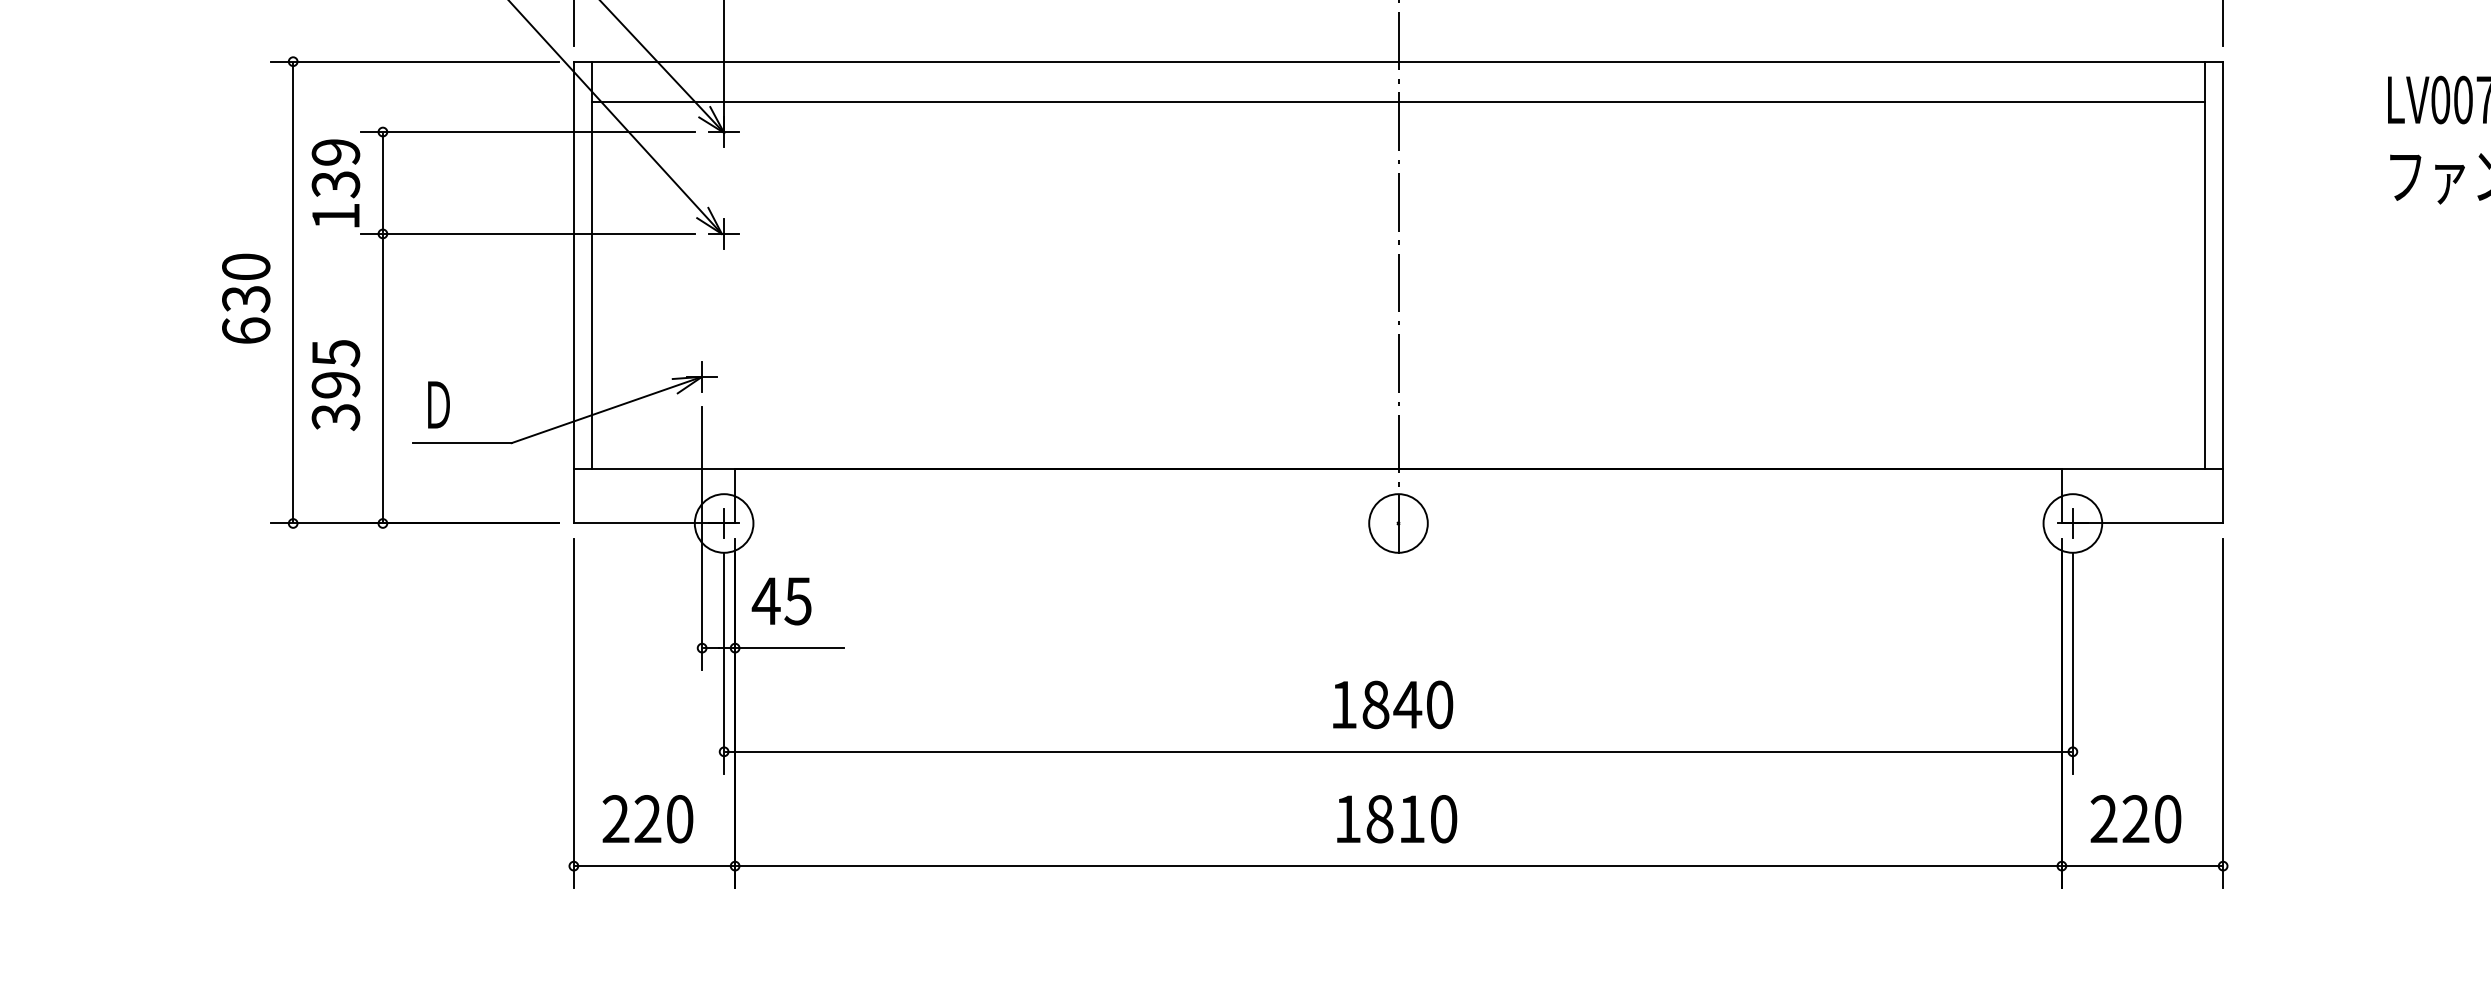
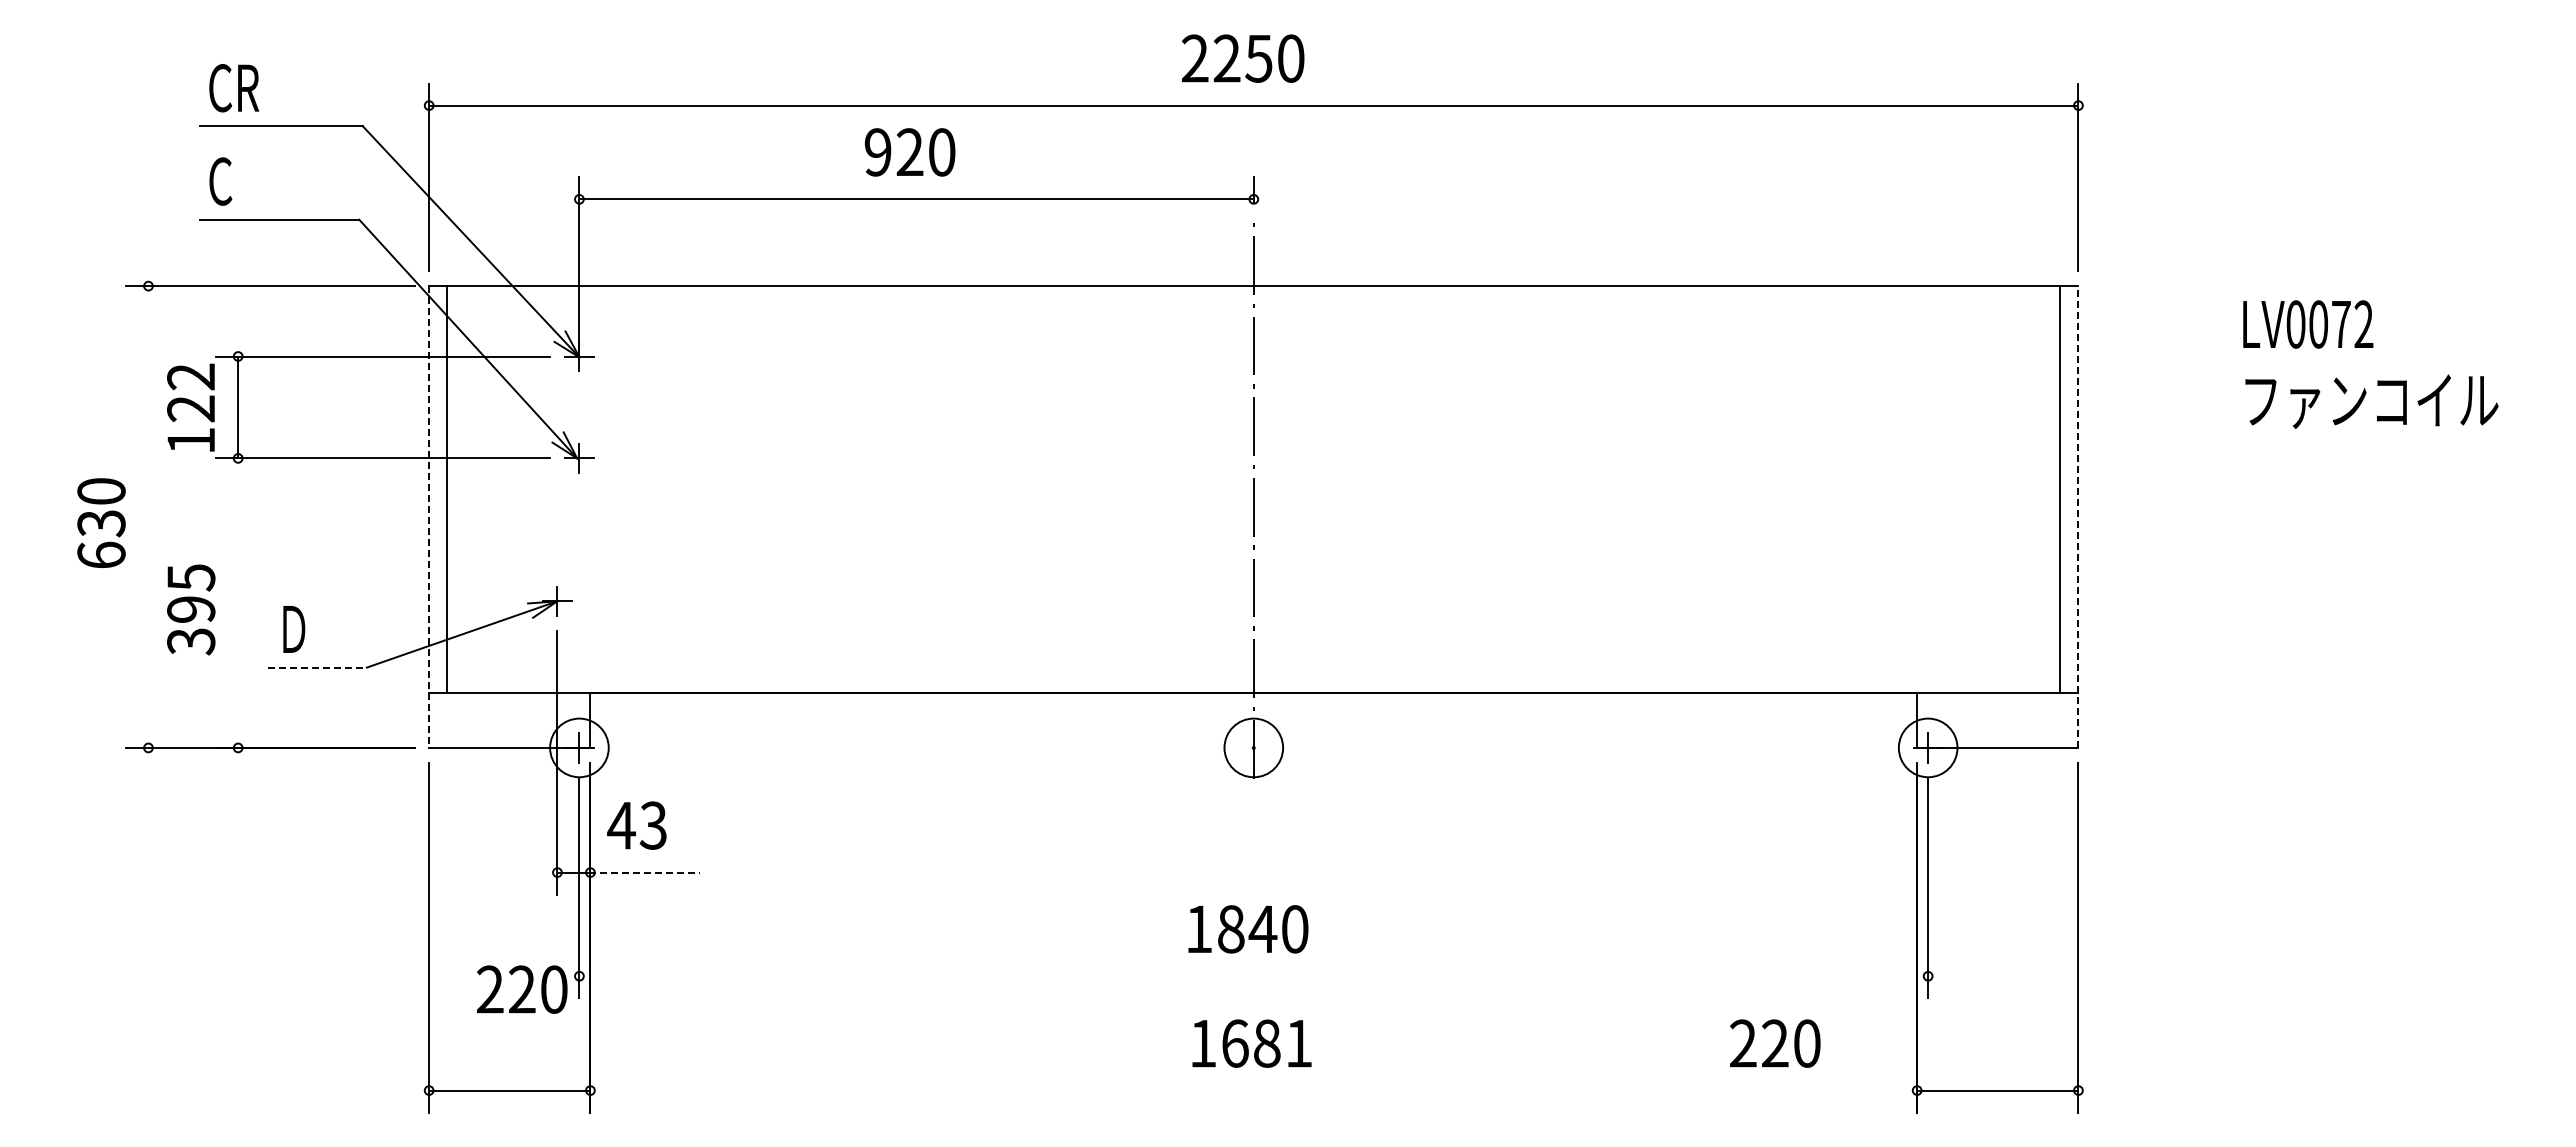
line: (1398, 102) -> (1253, 326), removed
text: (336, 168) -> (191, 392), 139 -> 122
line: (293, 292) -> (148, 516), removed
line: (574, 293) -> (429, 517), solid -> dashed
line: (2223, 293) -> (2078, 517), solid -> dashed
line: (383, 378) -> (238, 602), removed
line: (462, 443) -> (317, 667), solid -> dashed
text: (798, 601) -> (653, 825), 45 -> 43
line: (789, 648) -> (644, 872), solid -> dashed
line: (1398, 752) -> (1253, 976), removed
text: (648, 819) -> (522, 989), moved
text: (1412, 819) -> (1267, 1043), 1810 -> 1681
text: (2136, 819) -> (1775, 1043), moved
line: (1398, 866) -> (1253, 1090), removed

